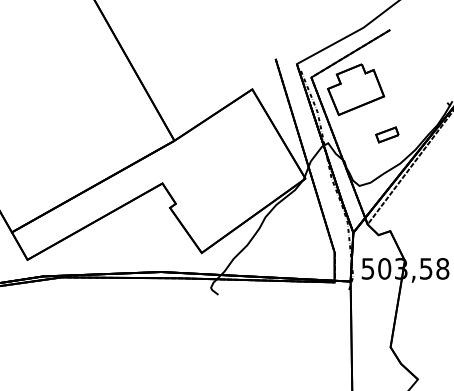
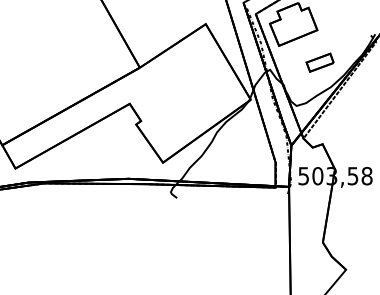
part: (387, 134) -> (320, 62), size x1.43

